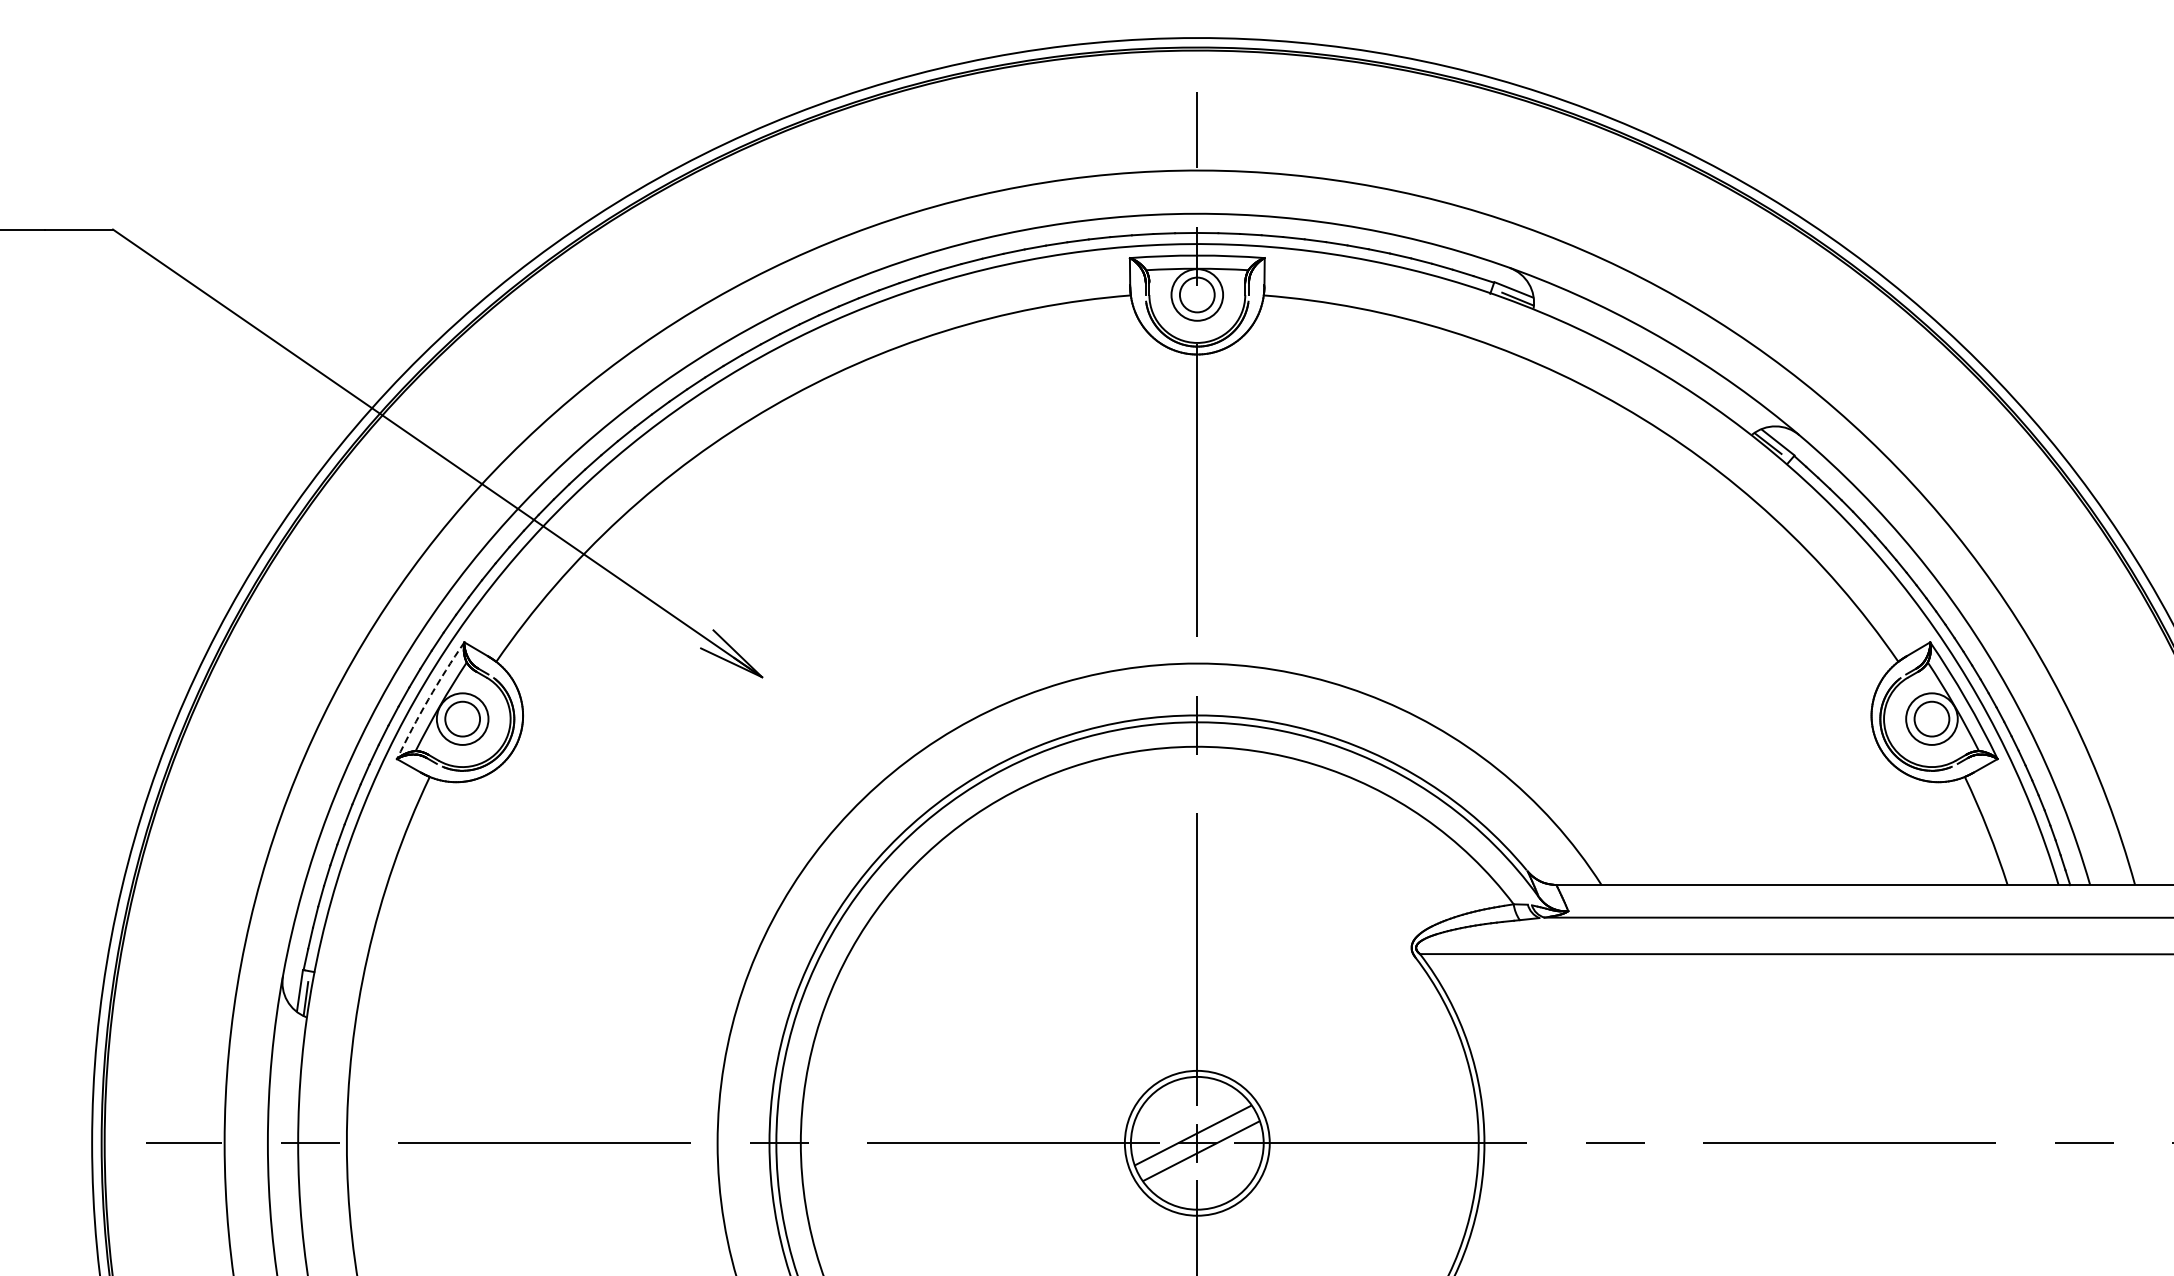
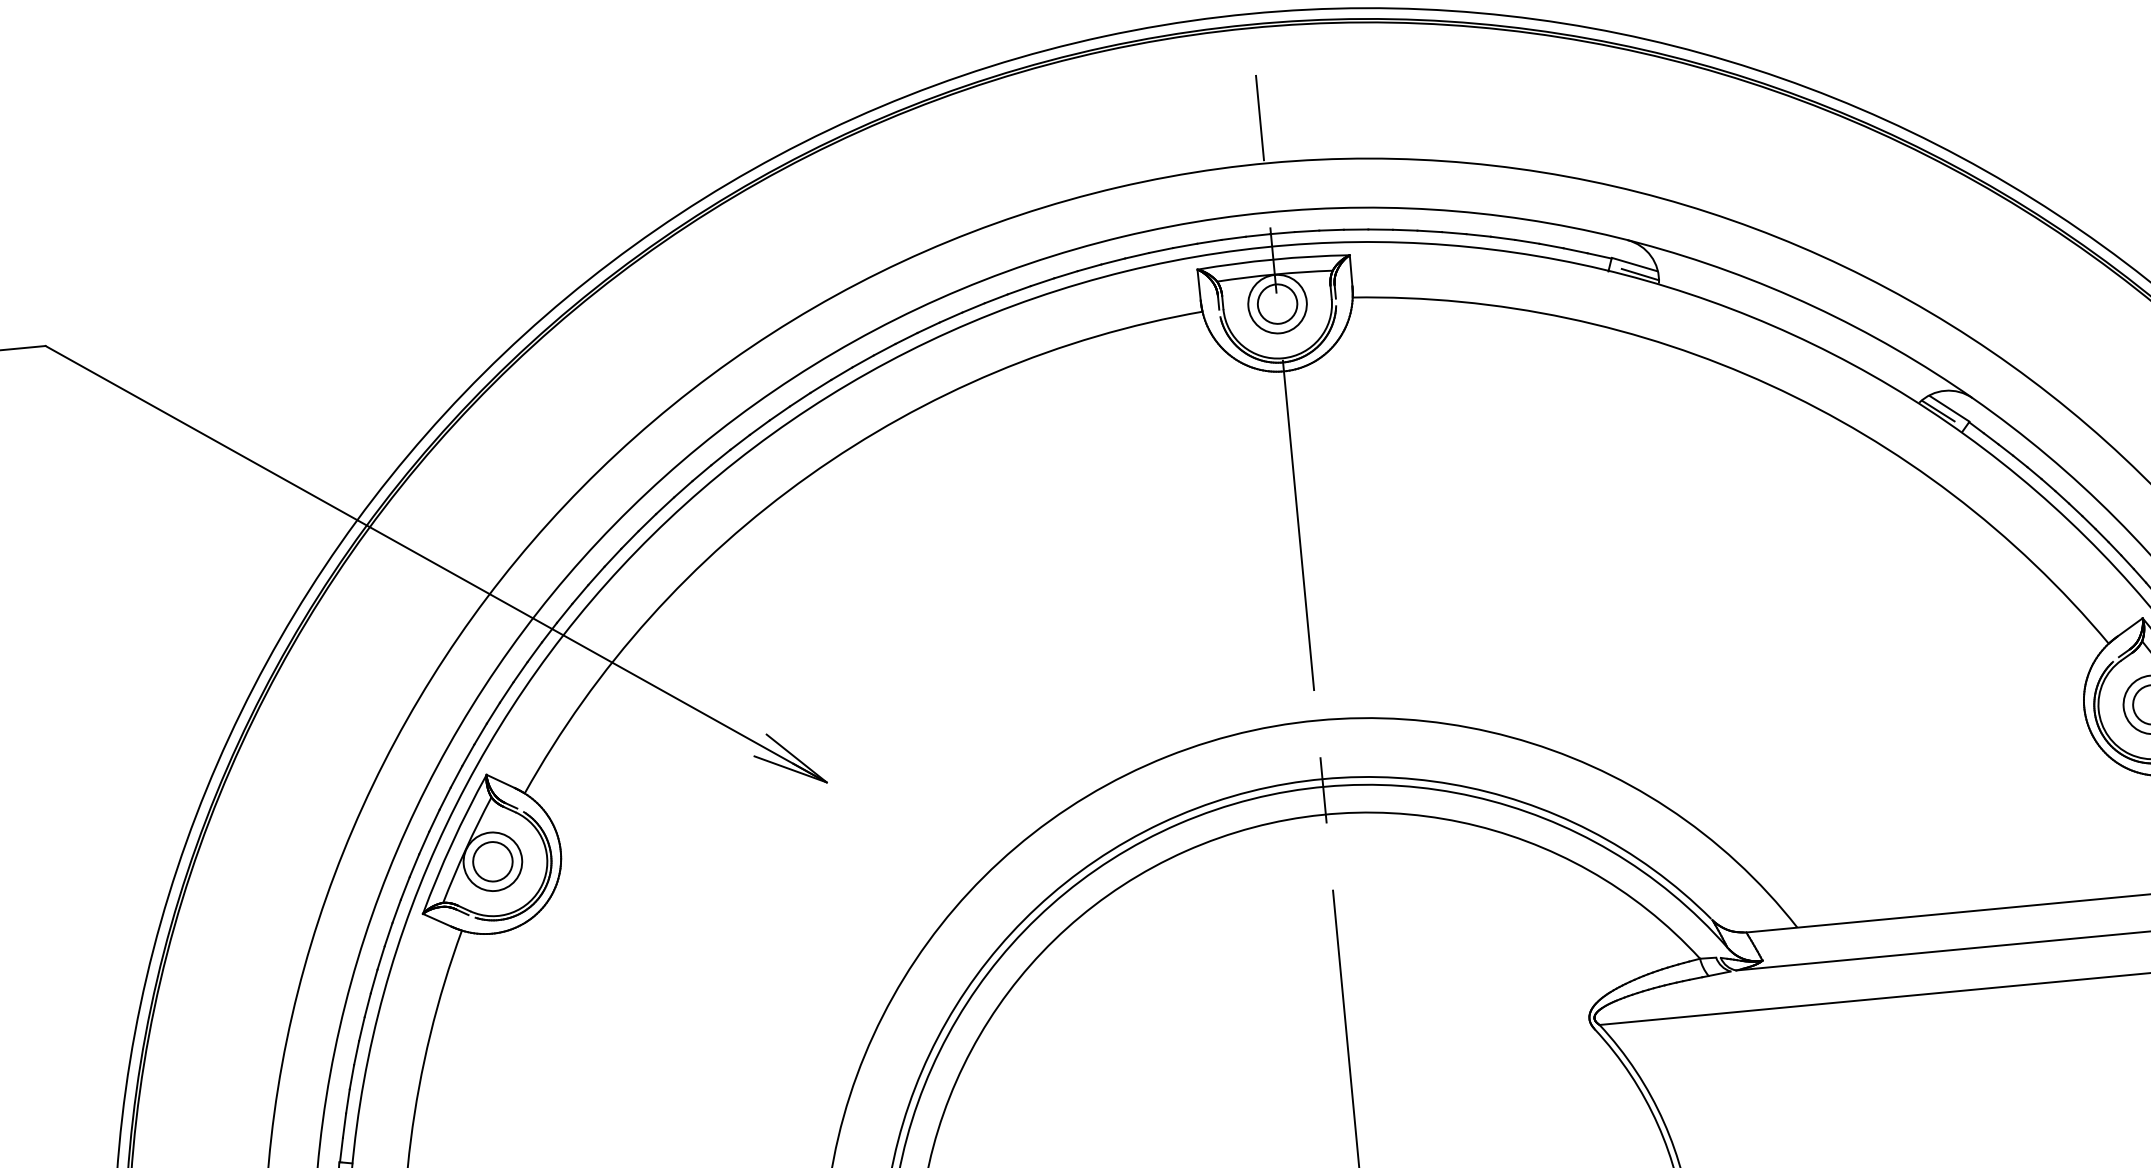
arc: (428, 699) -> (452, 843), dashed -> solid

